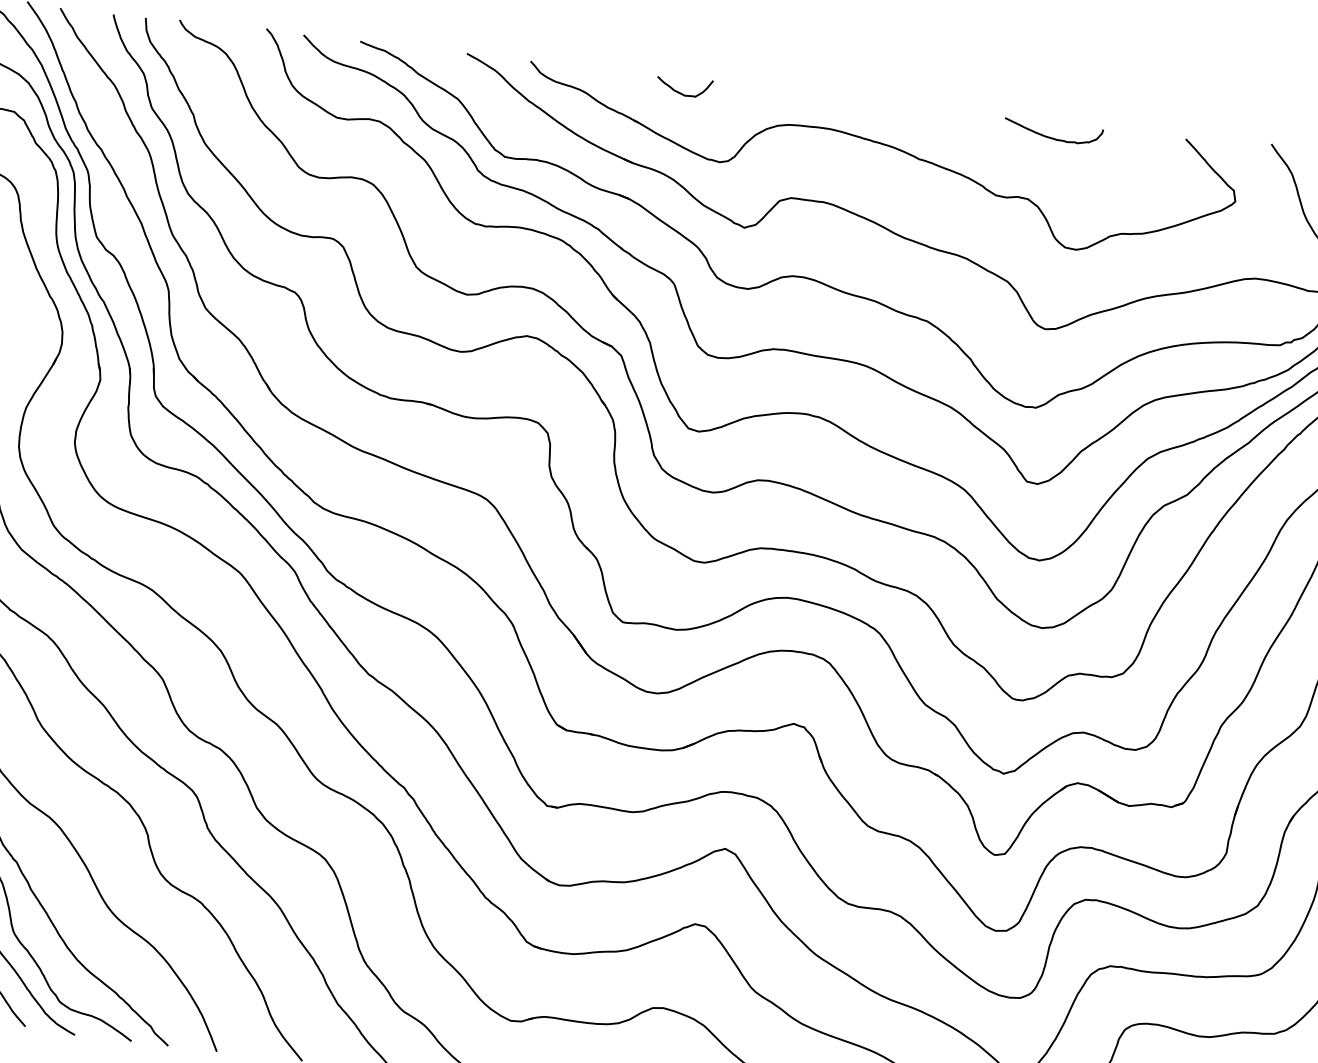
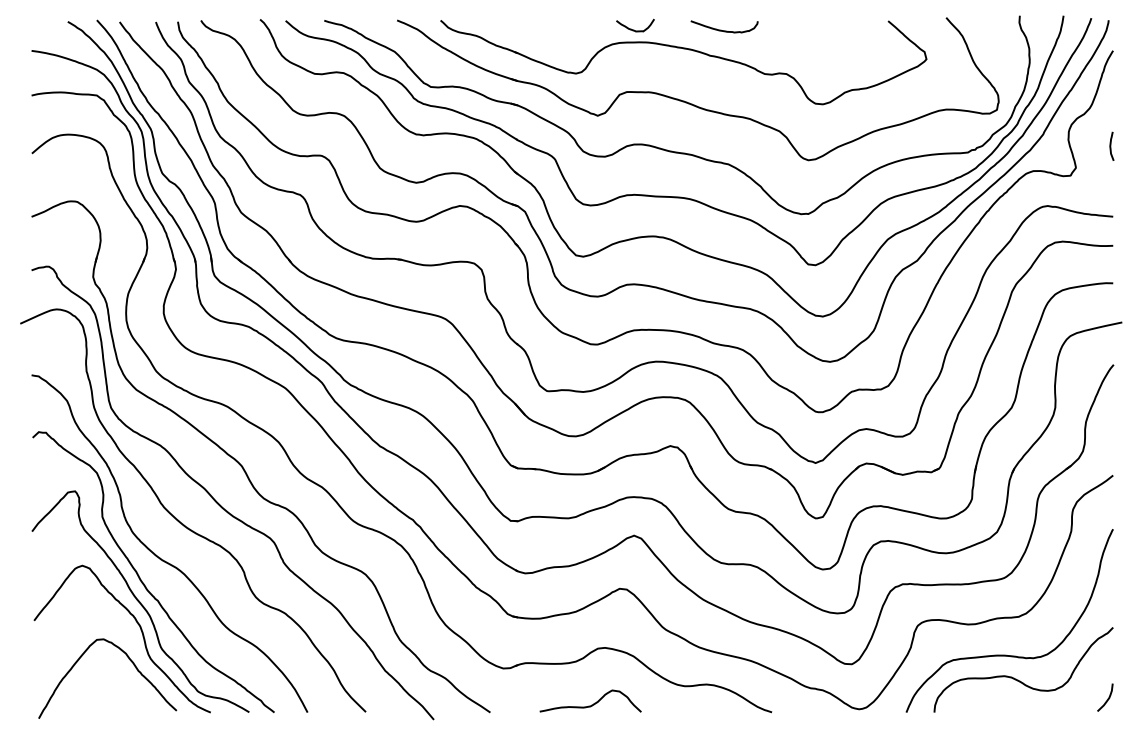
curve: (682, 92) -> (634, 29), moved
curve: (1052, 137) -> (724, 30), moved

